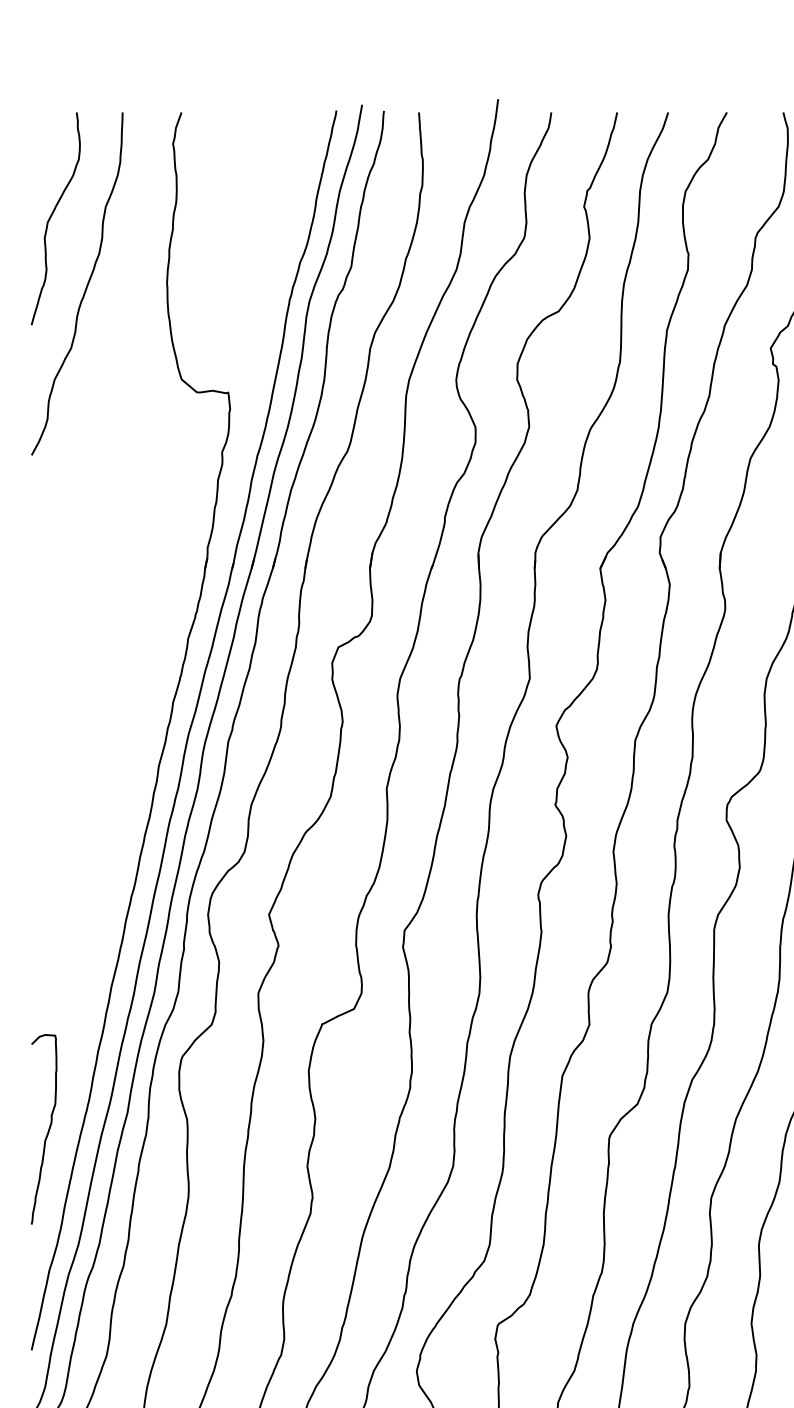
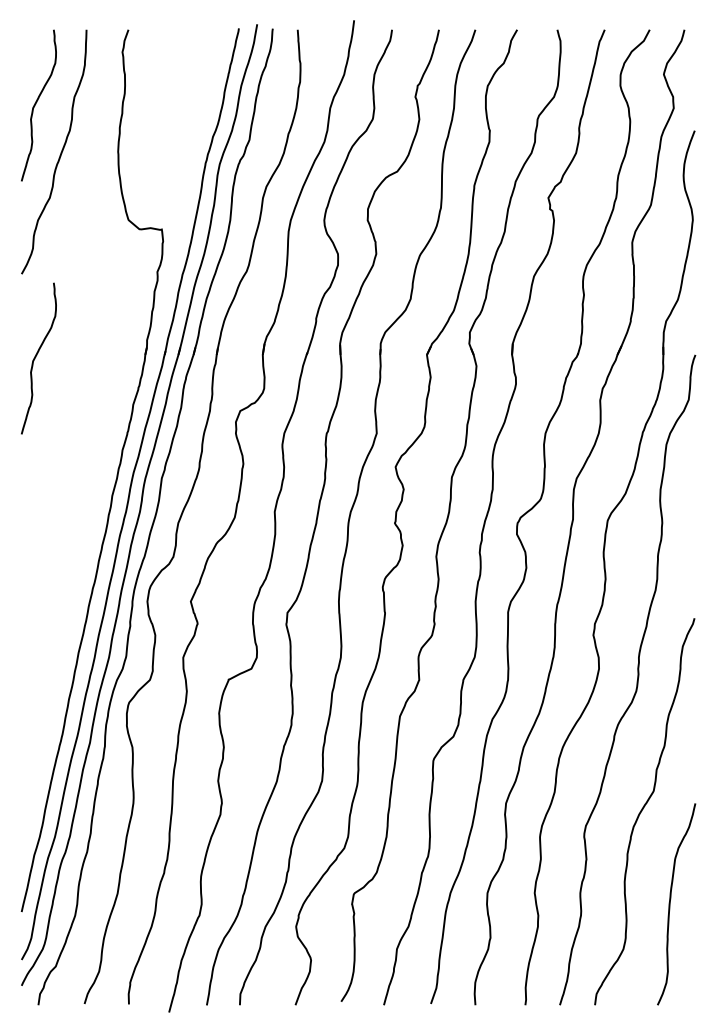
curve: (52, 572) -> (36, 357), added
curve: (46, 1132) -> (32, 756), removed

